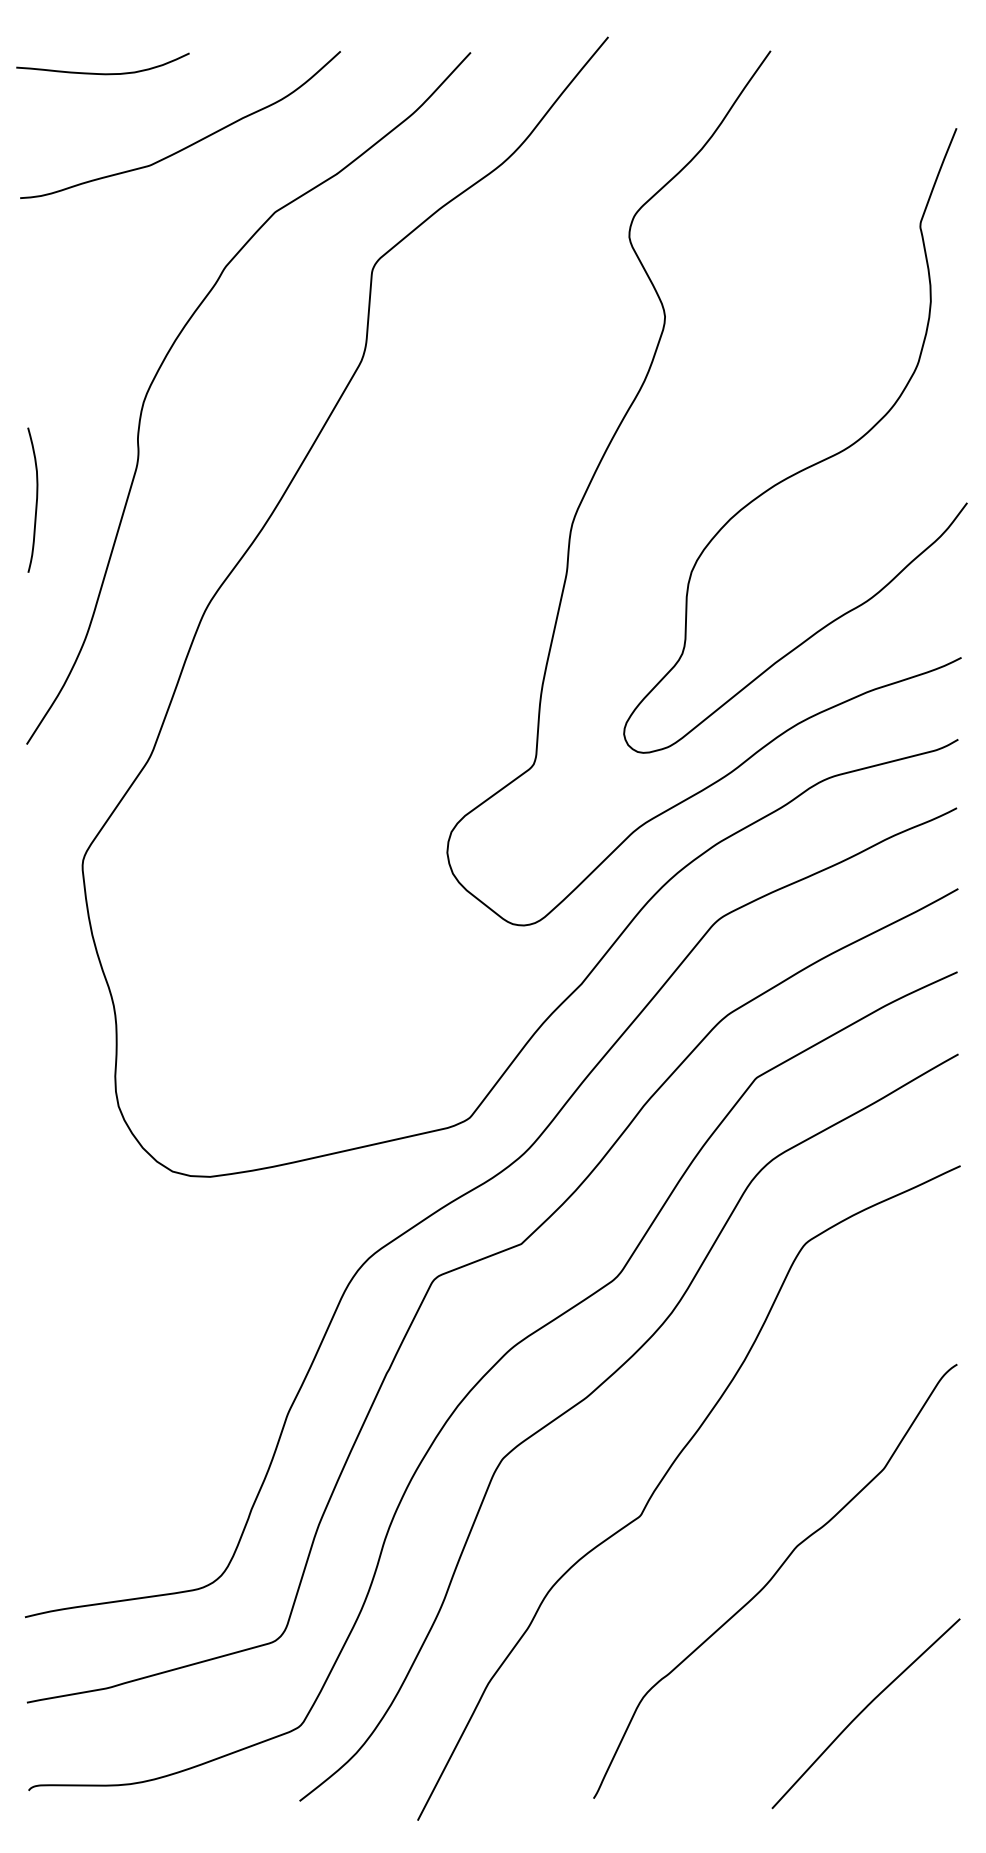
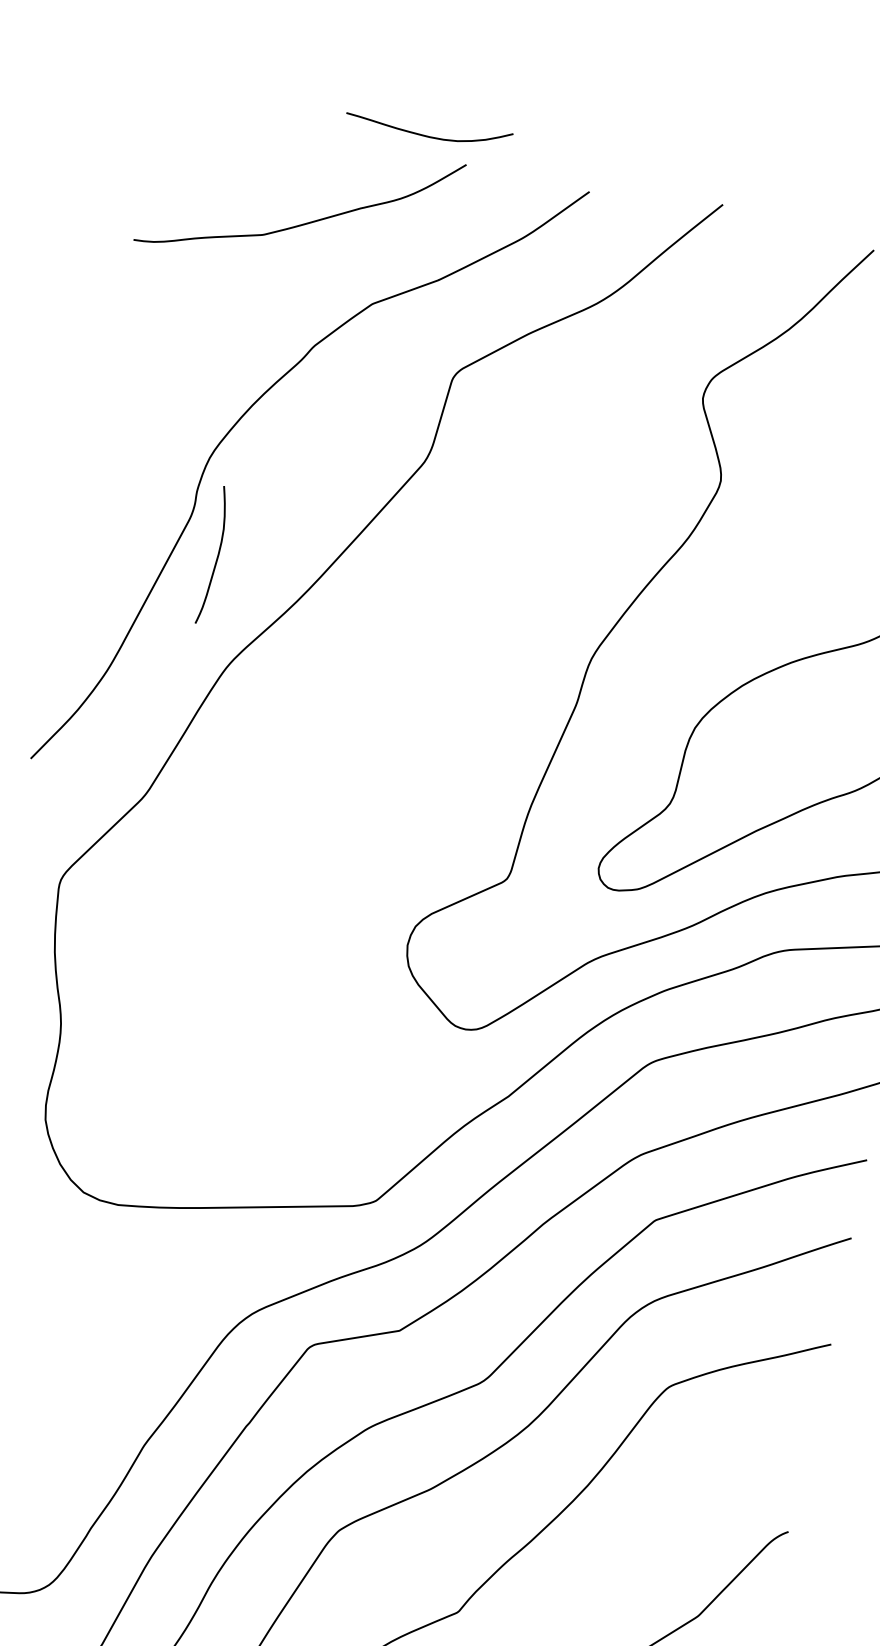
curve: (102, 73) -> (426, 135), moved
curve: (36, 499) -> (217, 555), moved

